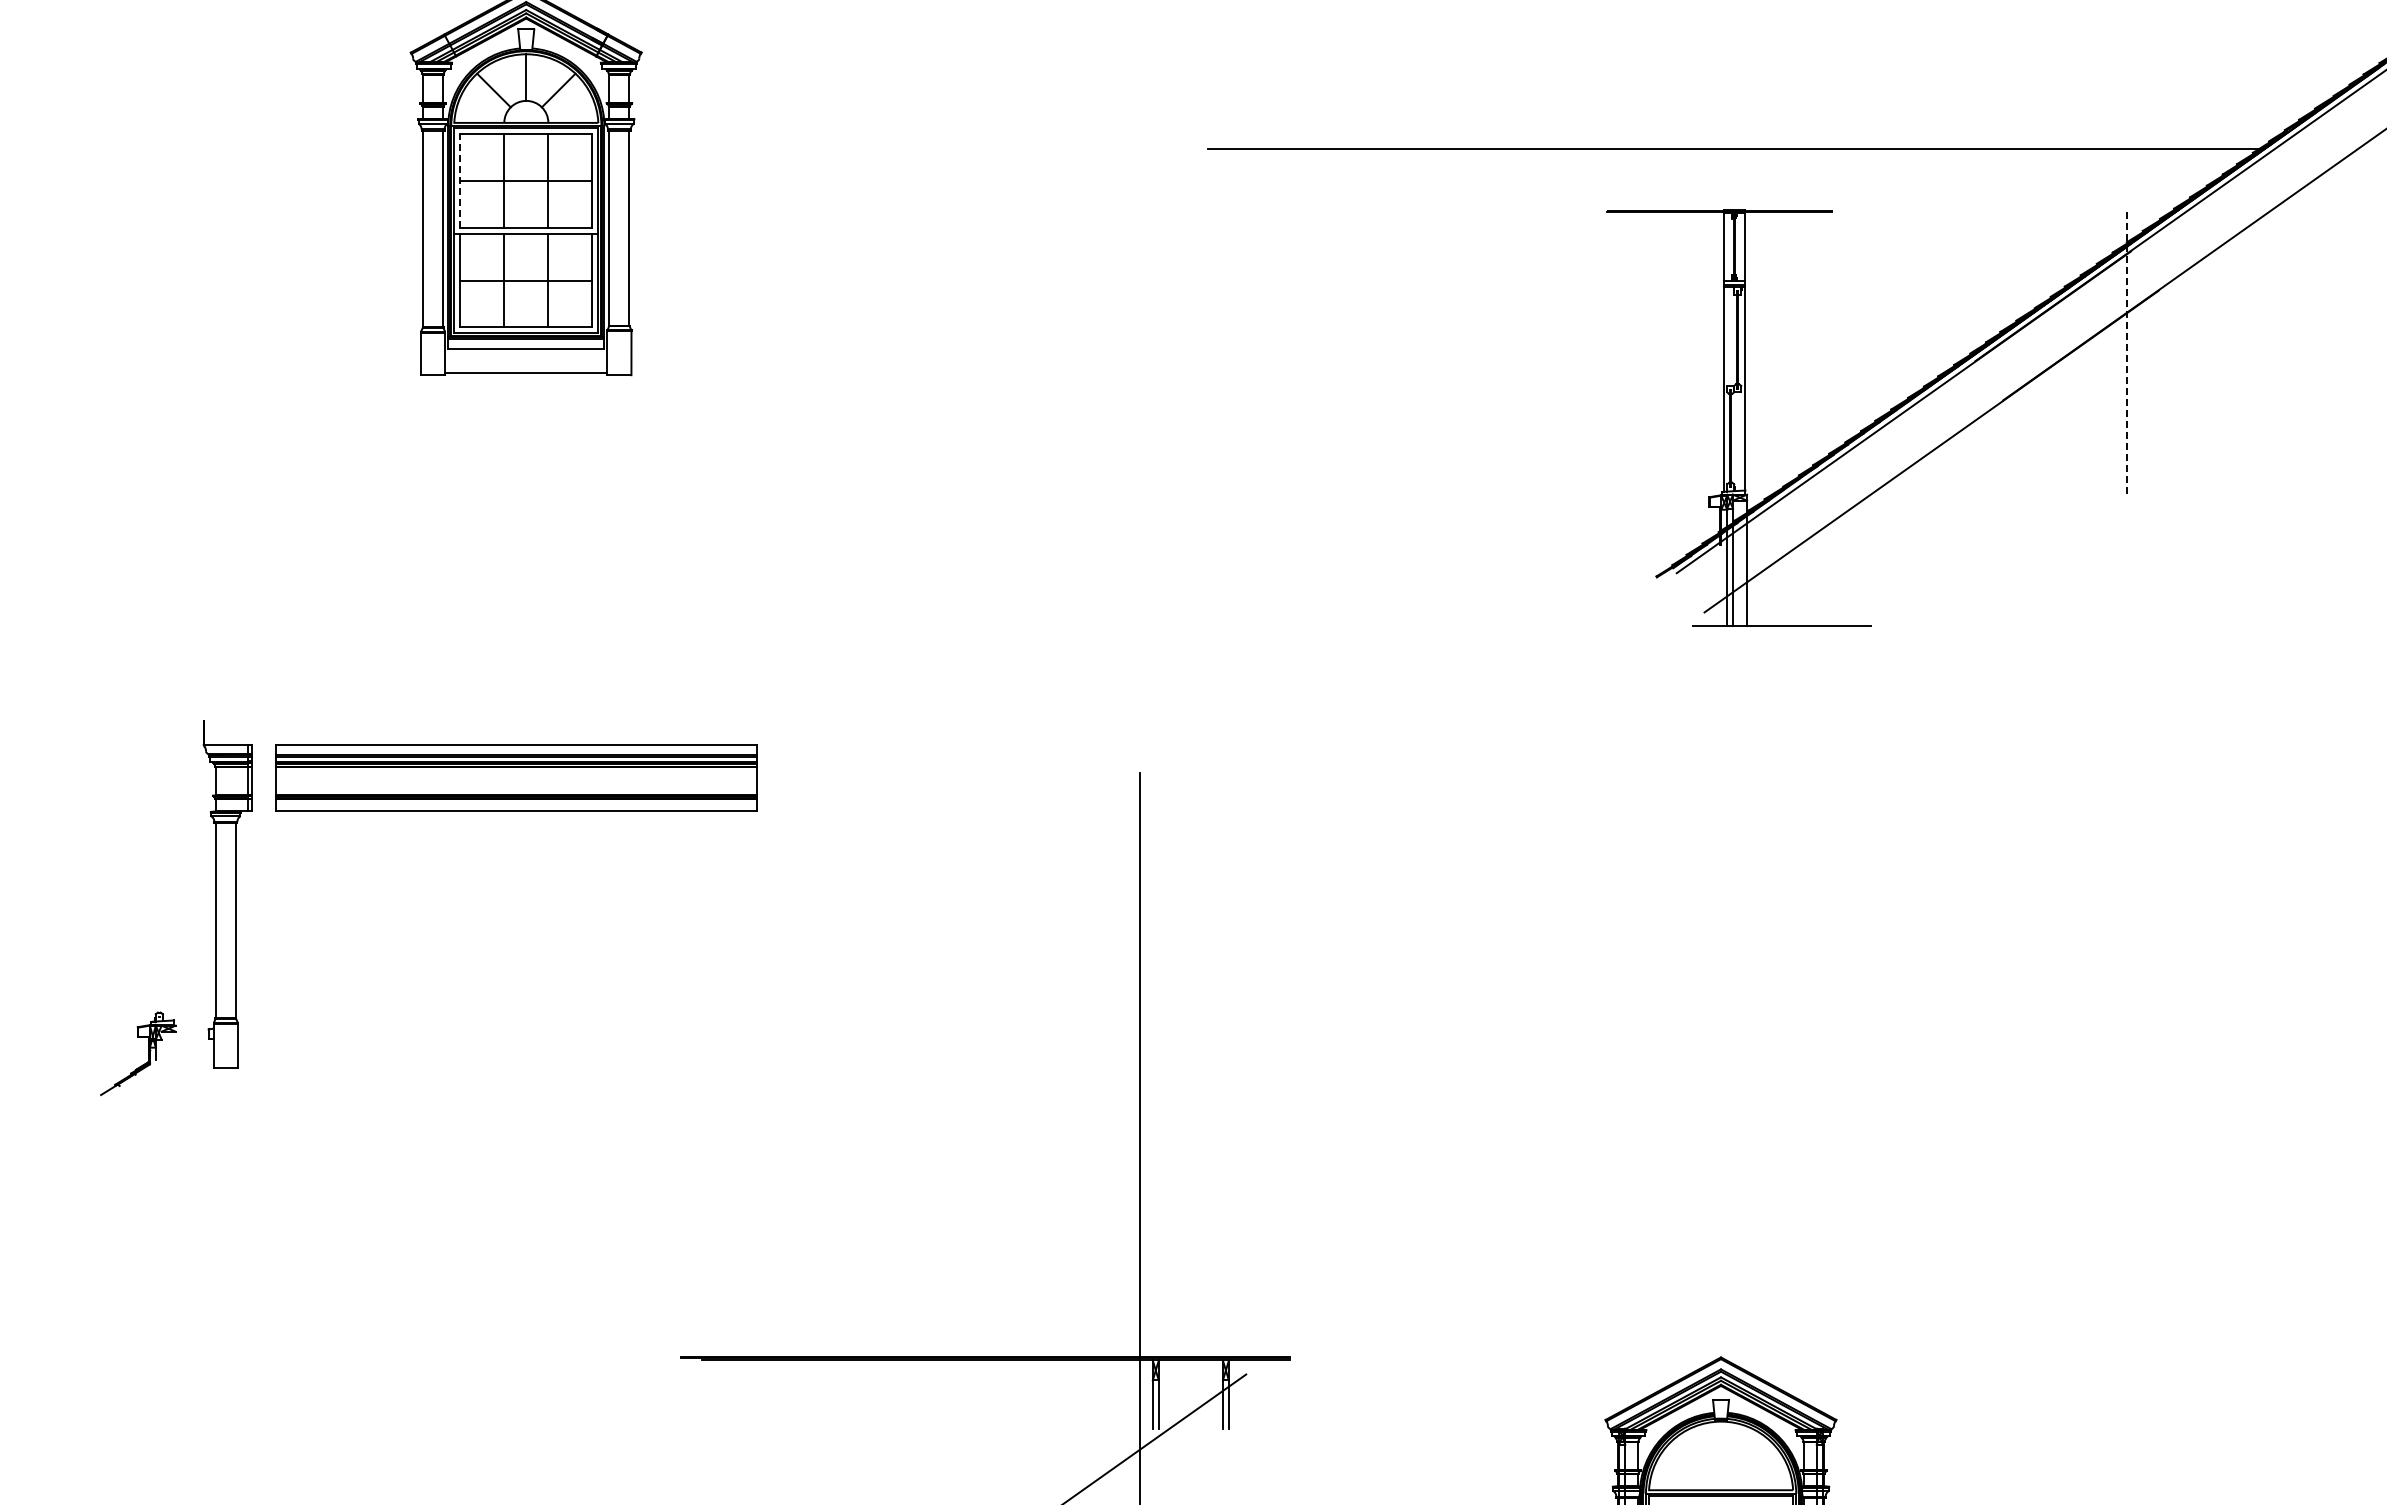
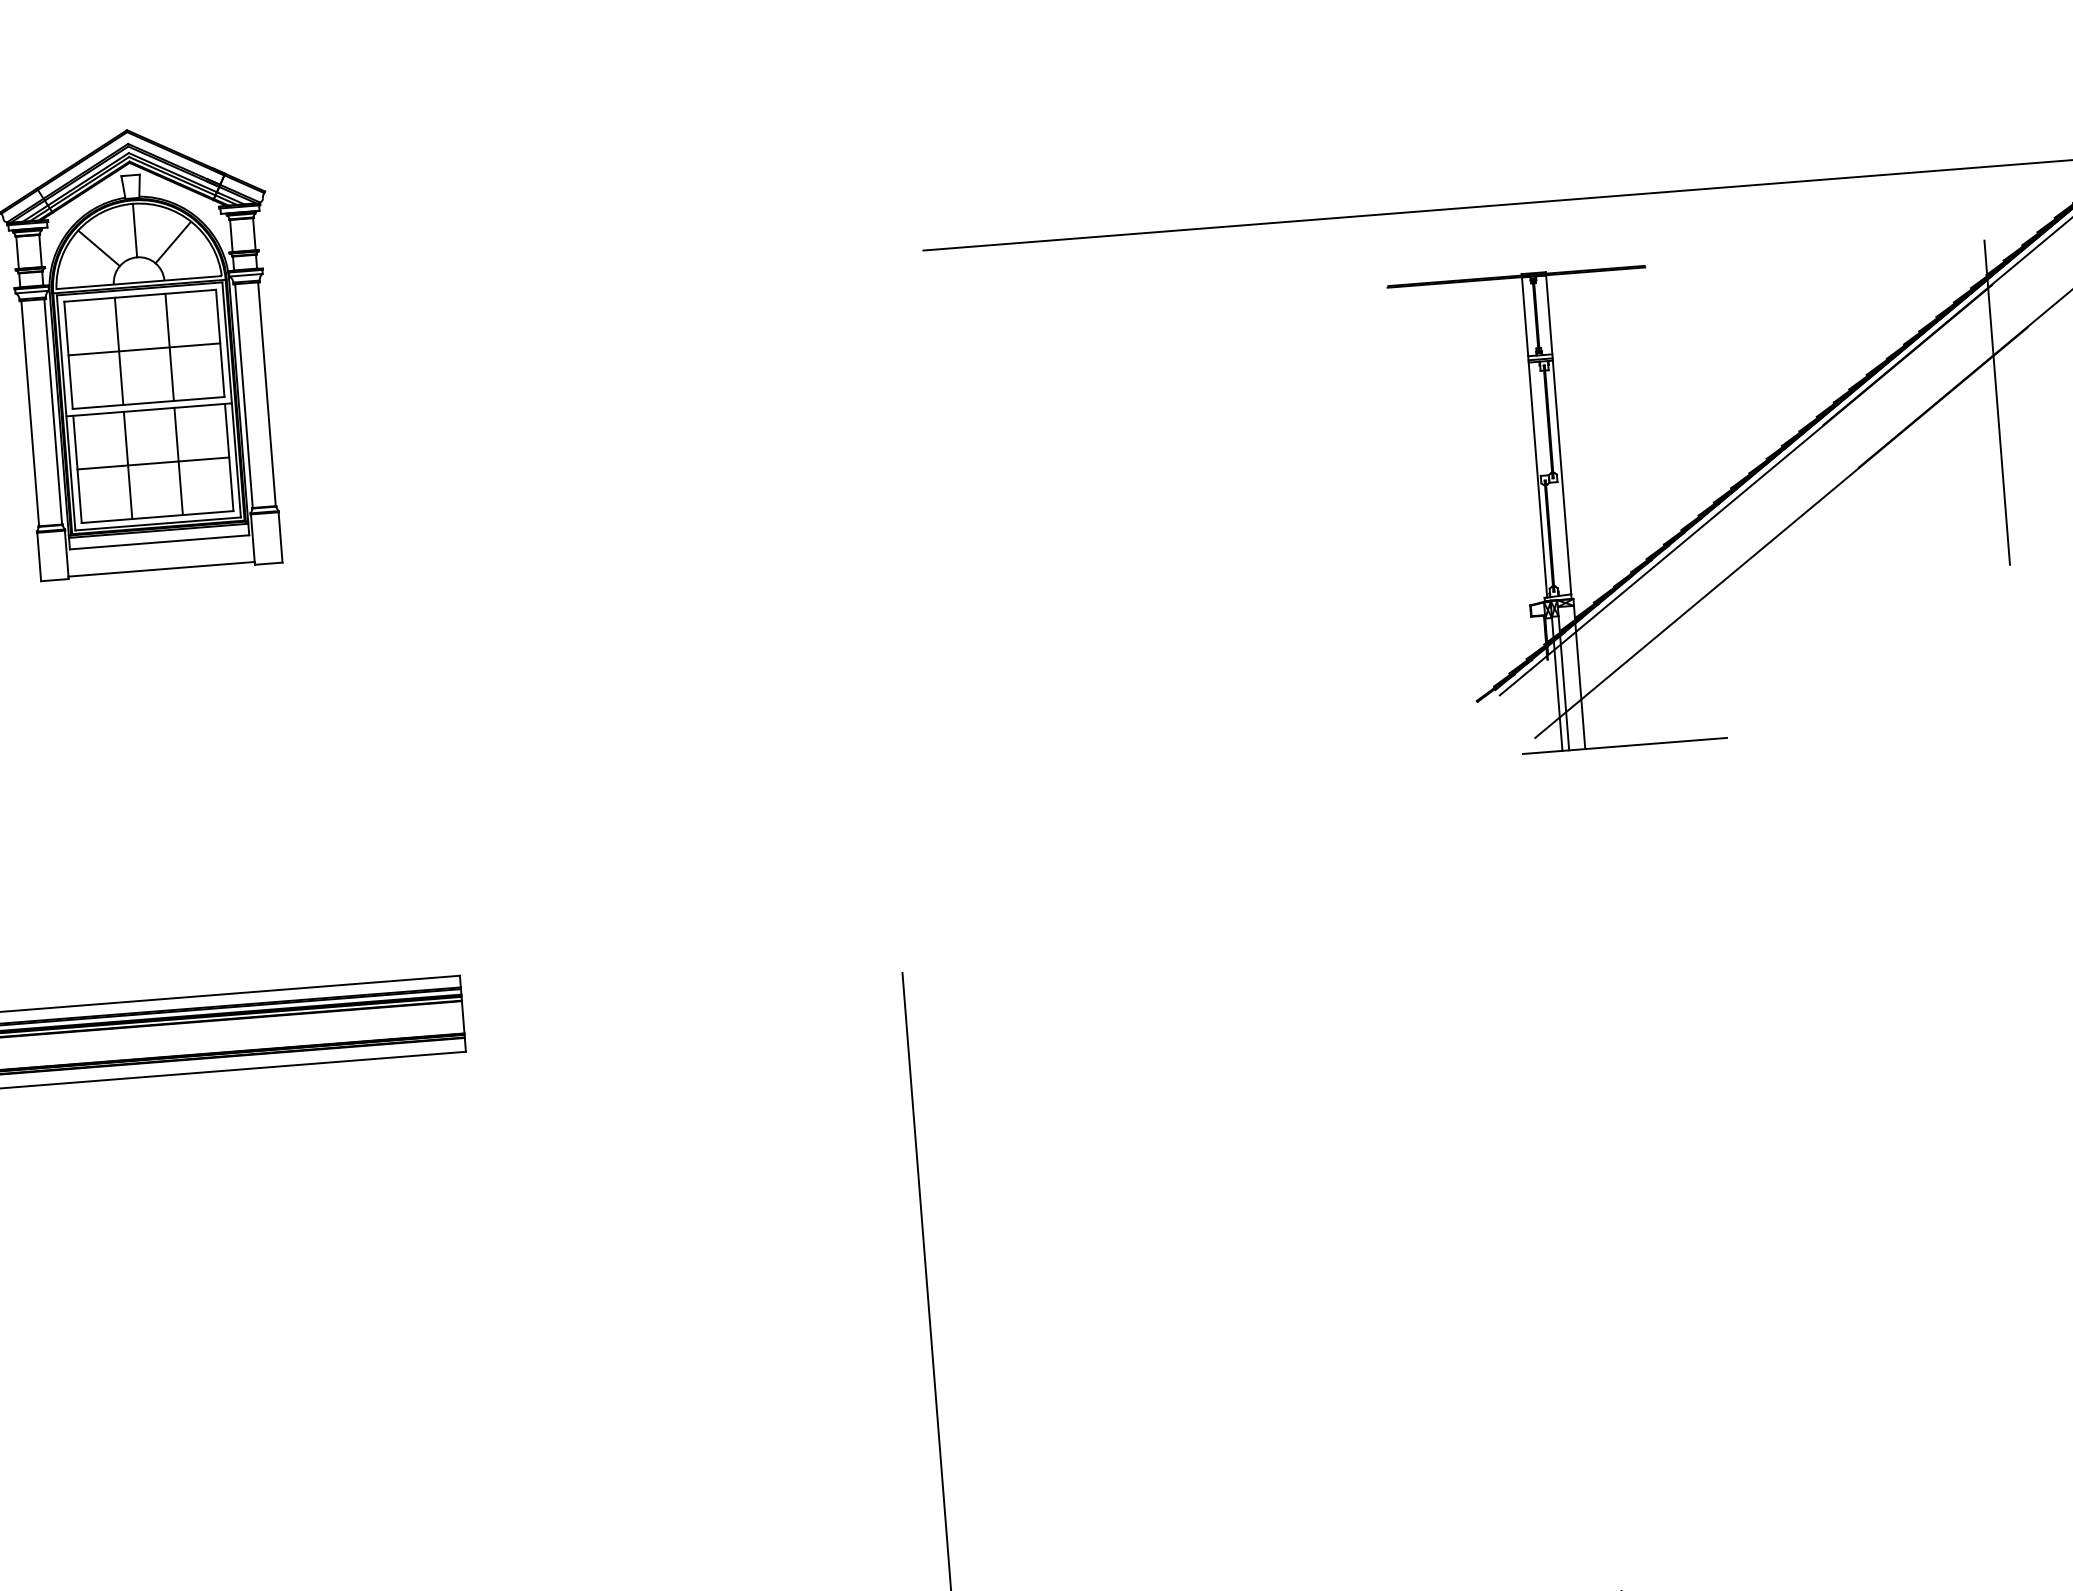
line: (460, 181) -> (68, 355), dashed -> solid
line: (2127, 354) -> (1997, 403), dashed -> solid

